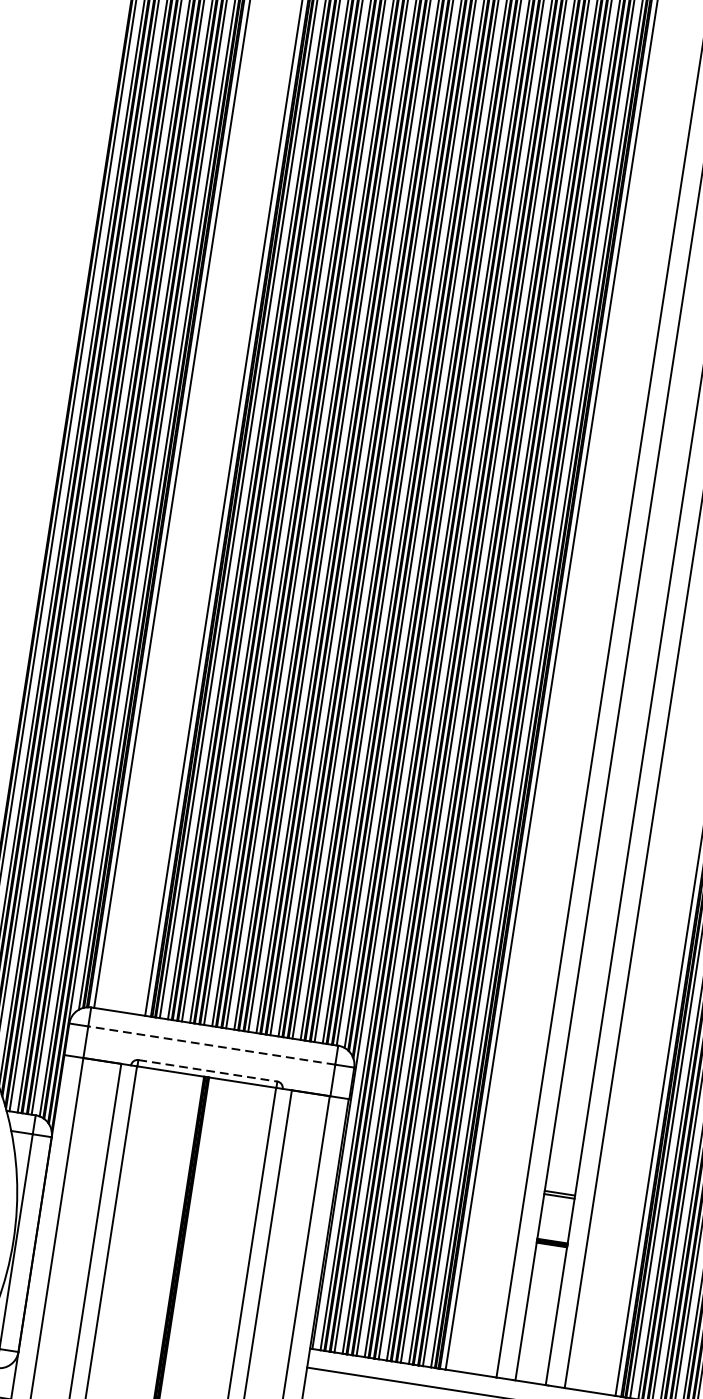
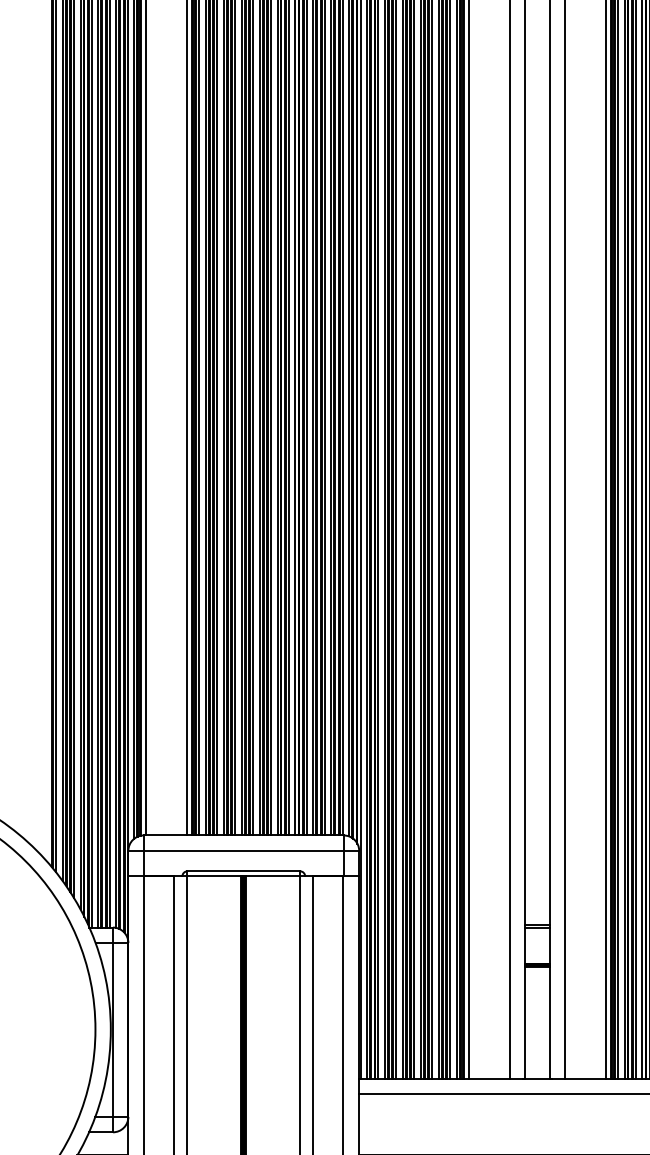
line: (211, 1045) -> (243, 850), dashed -> solid
line: (208, 1071) -> (244, 871), dashed -> solid

